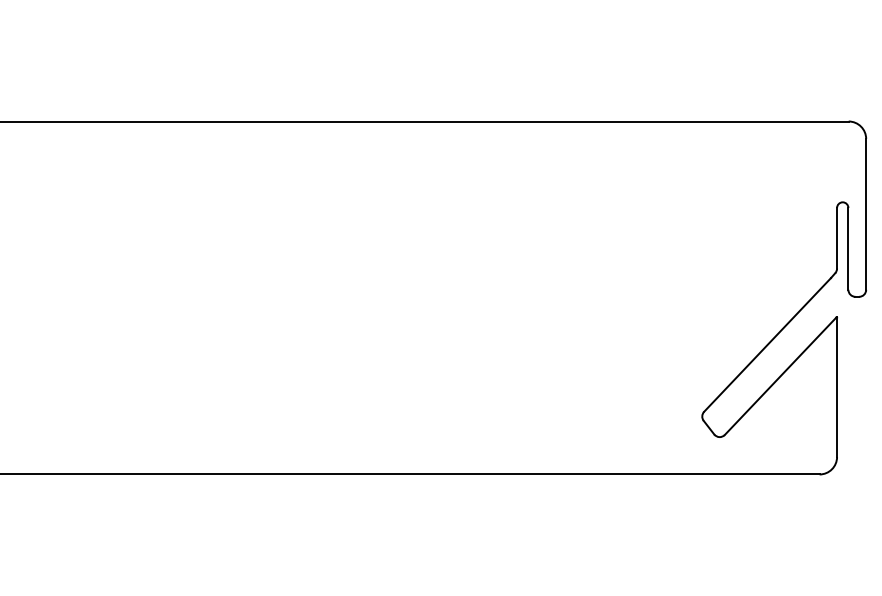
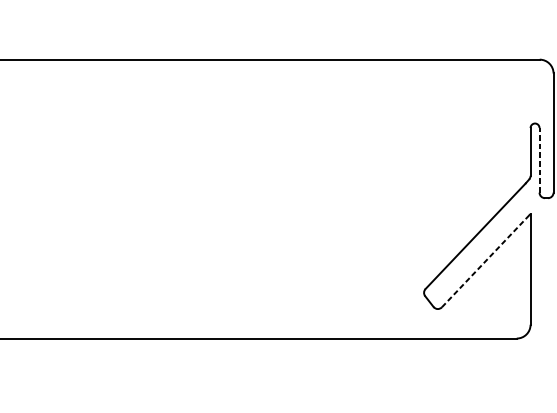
line: (848, 248) -> (539, 160), solid -> dashed
line: (780, 376) -> (485, 261), solid -> dashed

